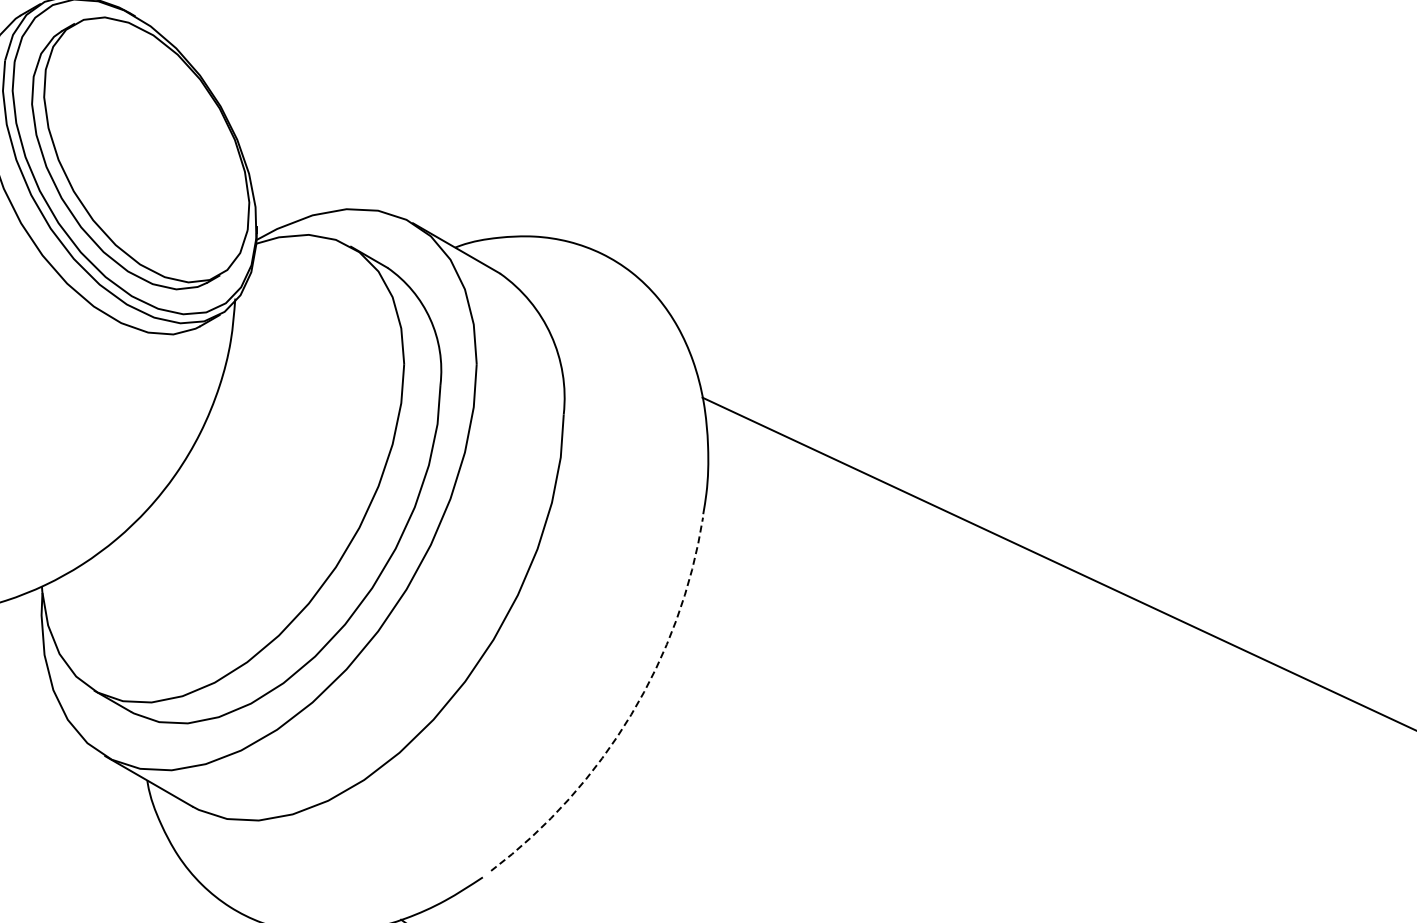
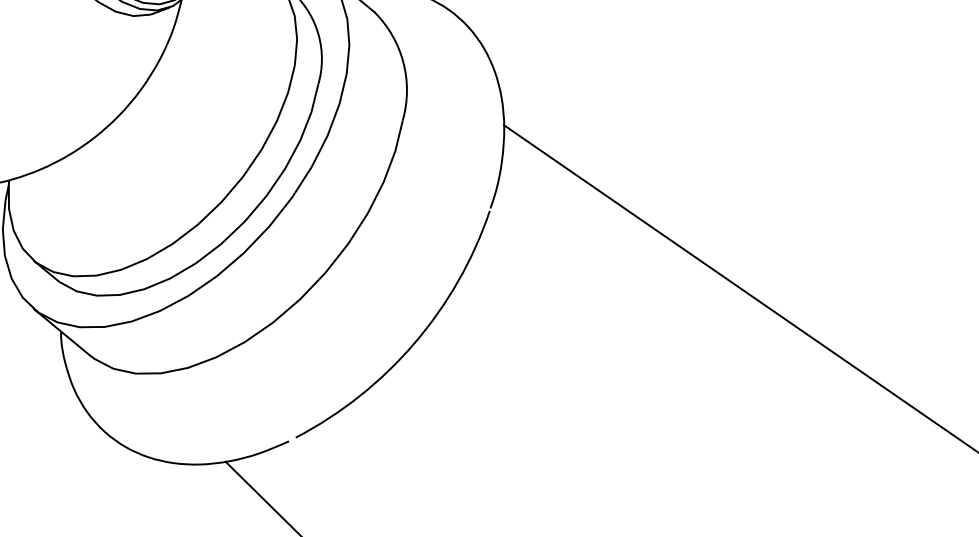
arc: (631, 714) -> (414, 342), dashed -> solid

